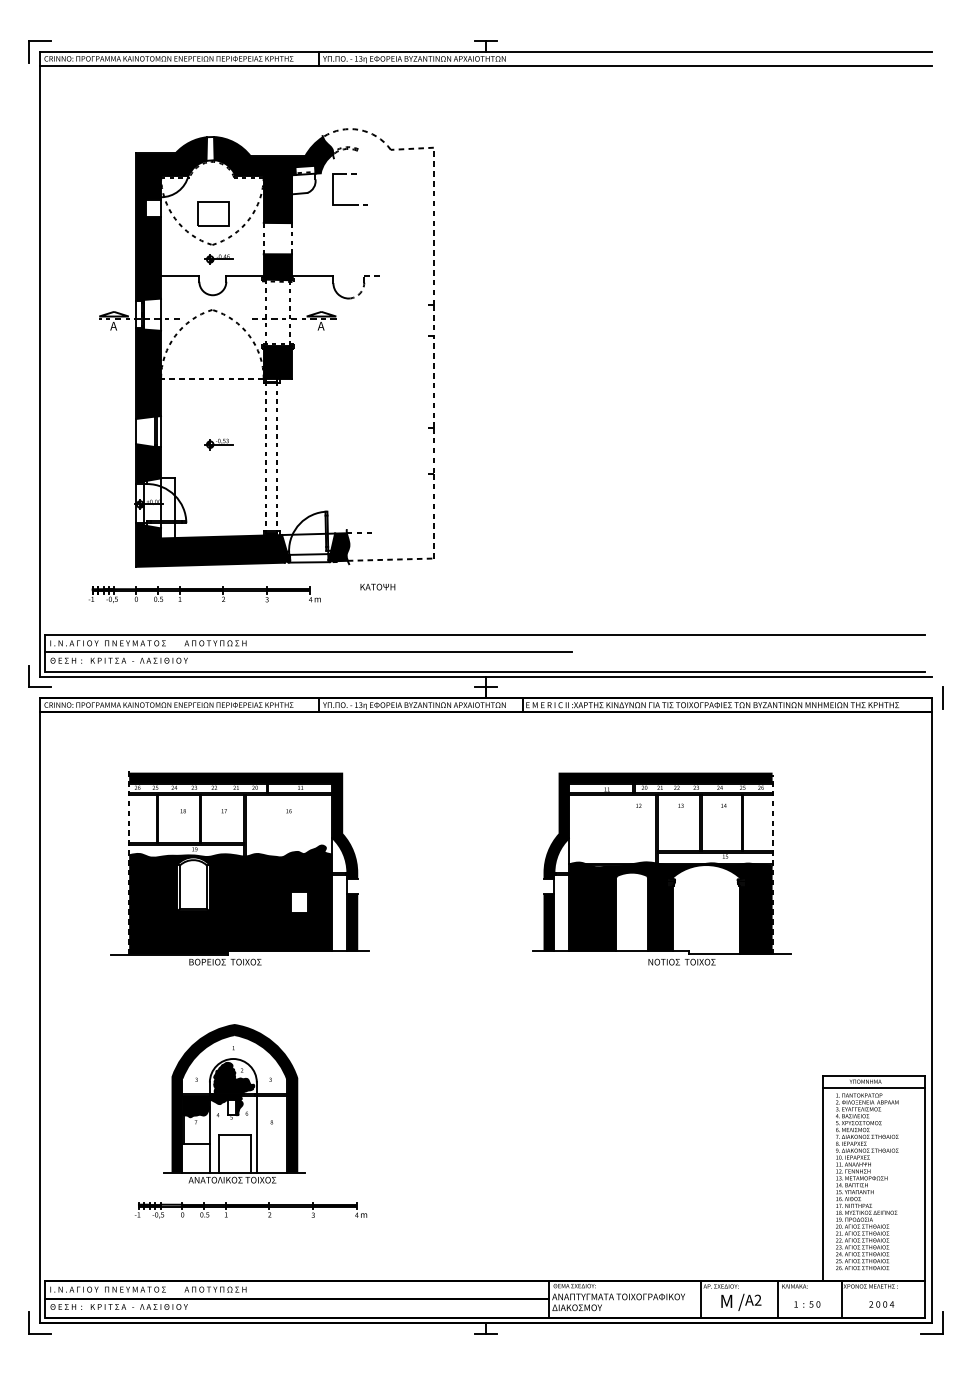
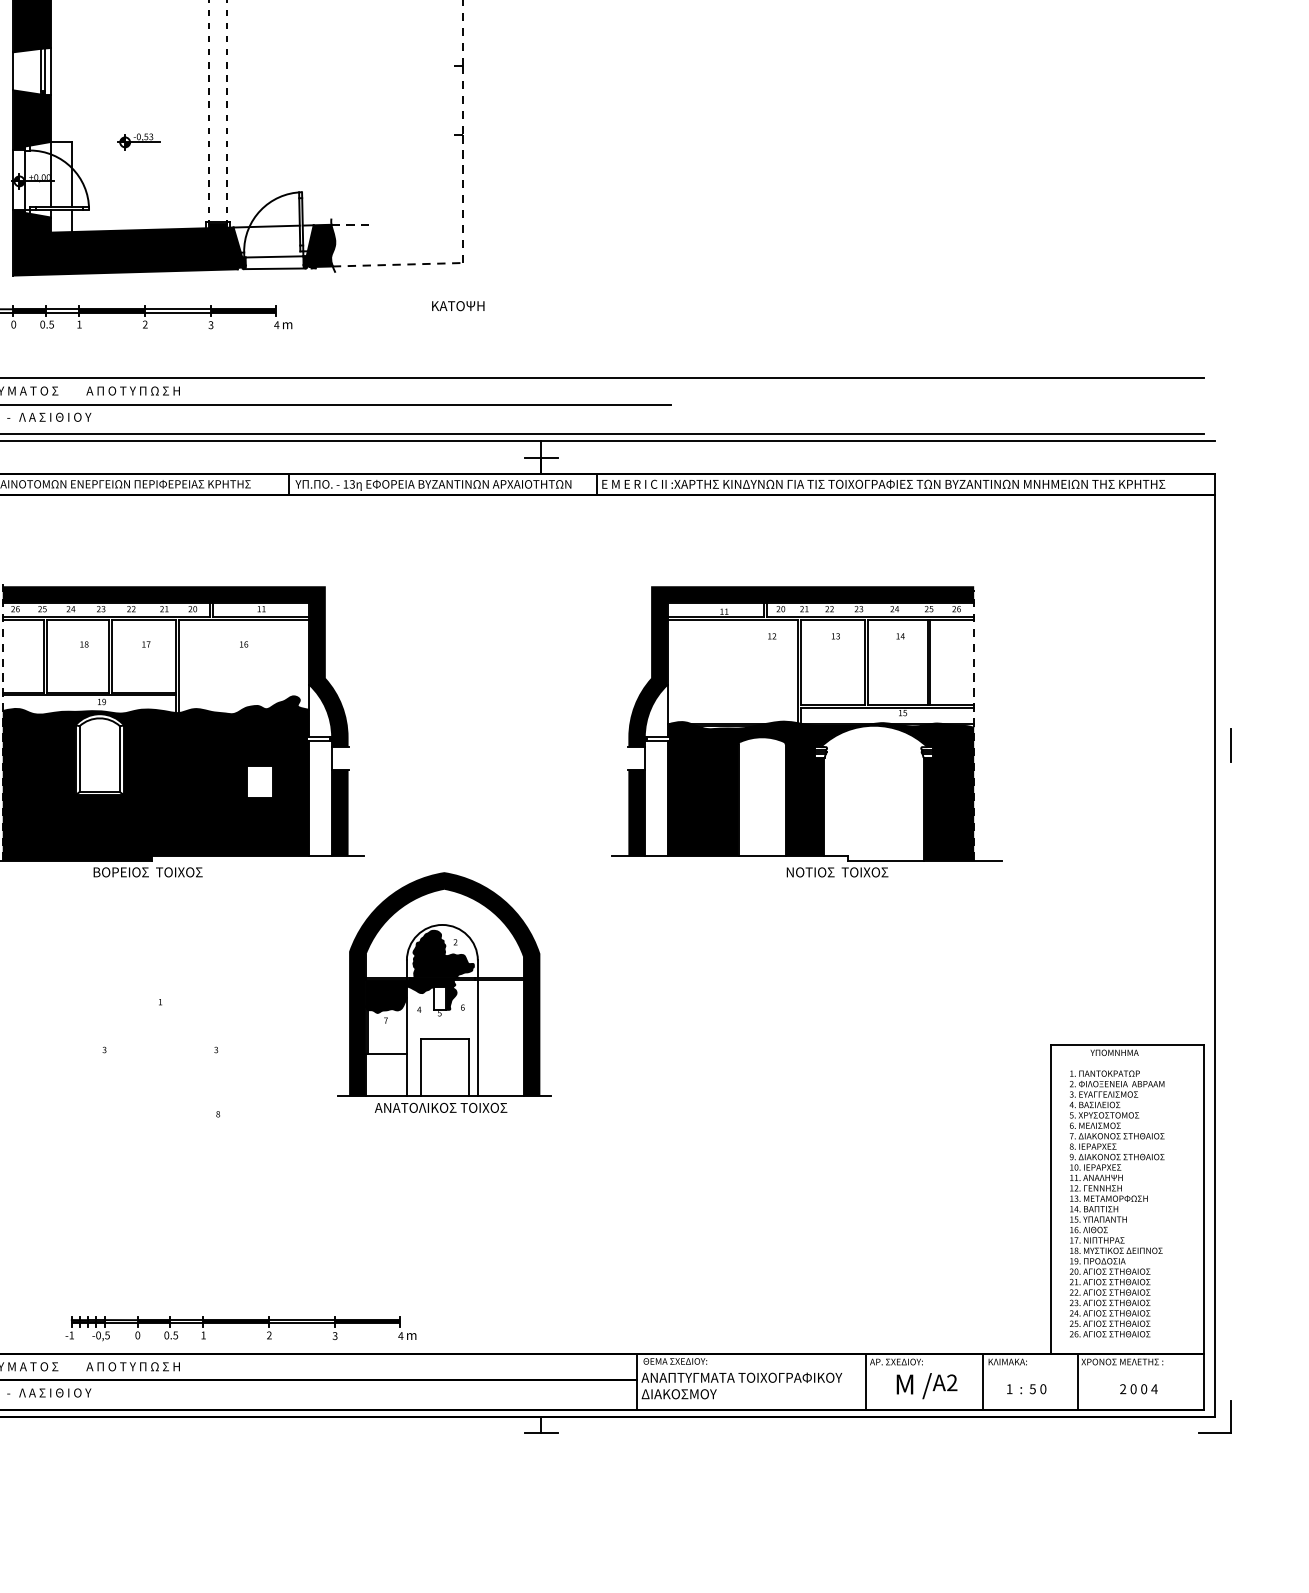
part: (218, 444) -> (137, 142), moved
text: (377, 586) -> (457, 305), moved
line: (942, 697) -> (1230, 744), moved
line: (874, 1087) -> (1128, 1061), removed
part: (234, 1103) -> (444, 992), moved
part: (251, 1210) -> (241, 1328), moved

